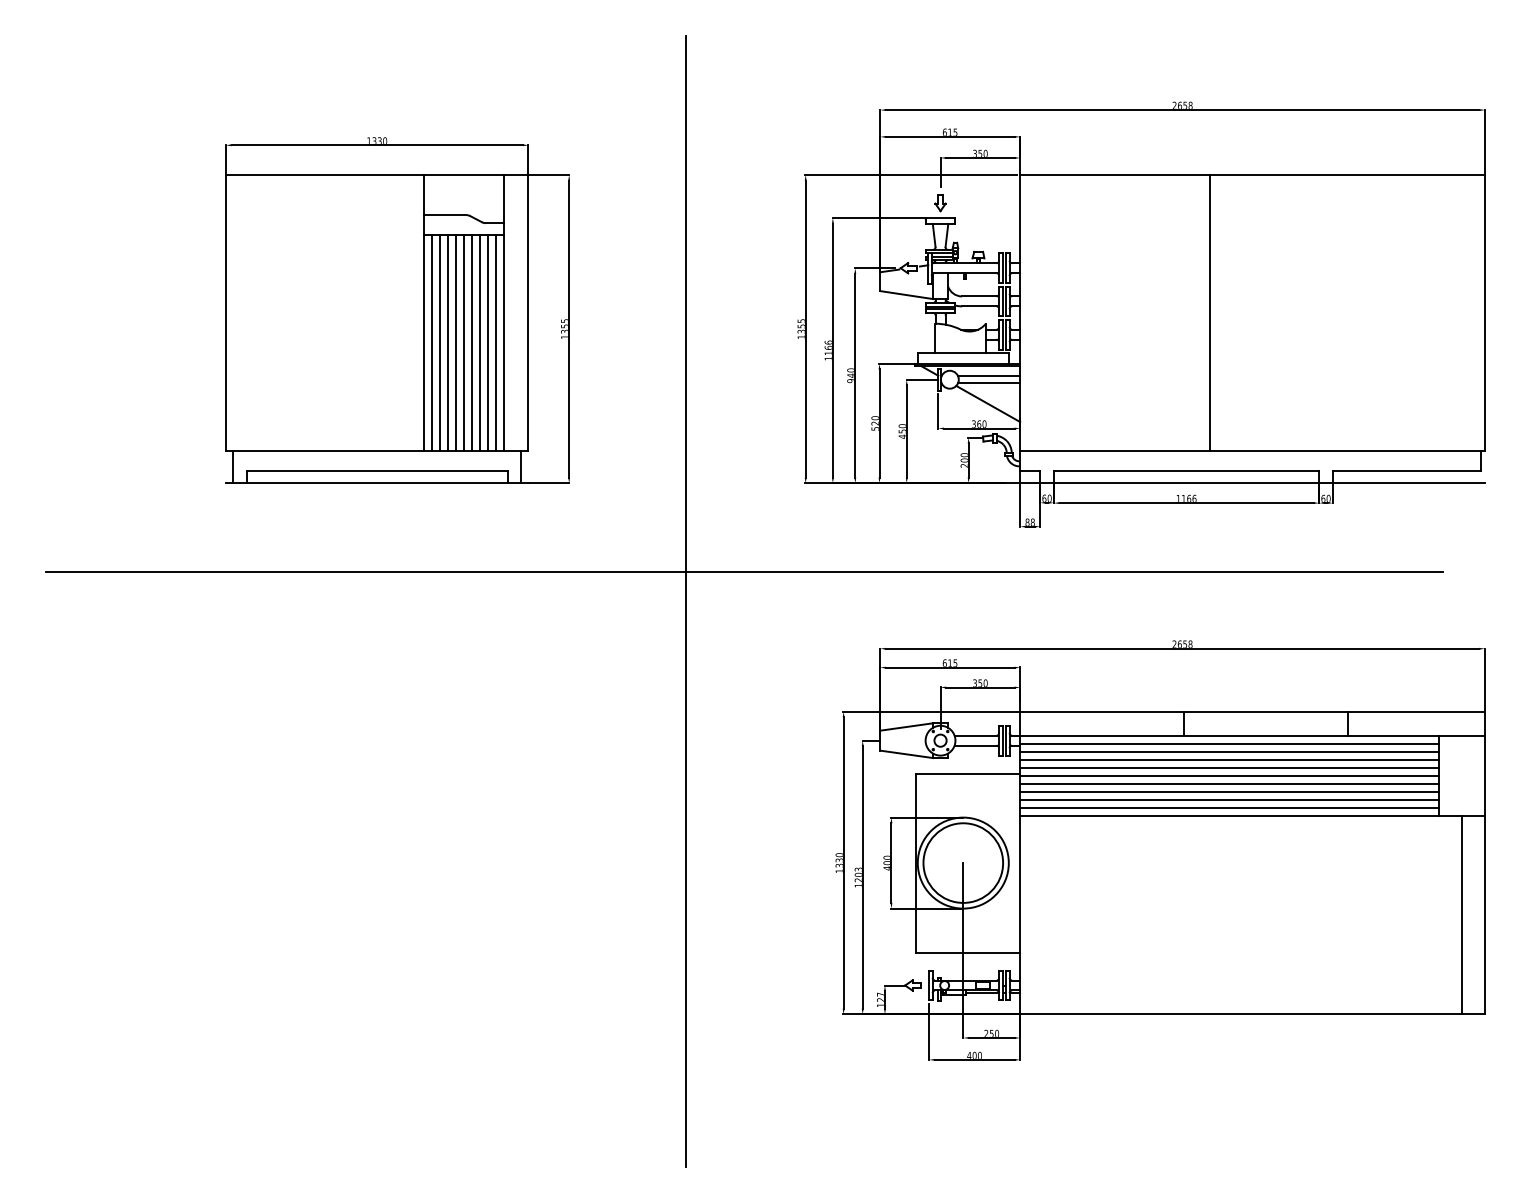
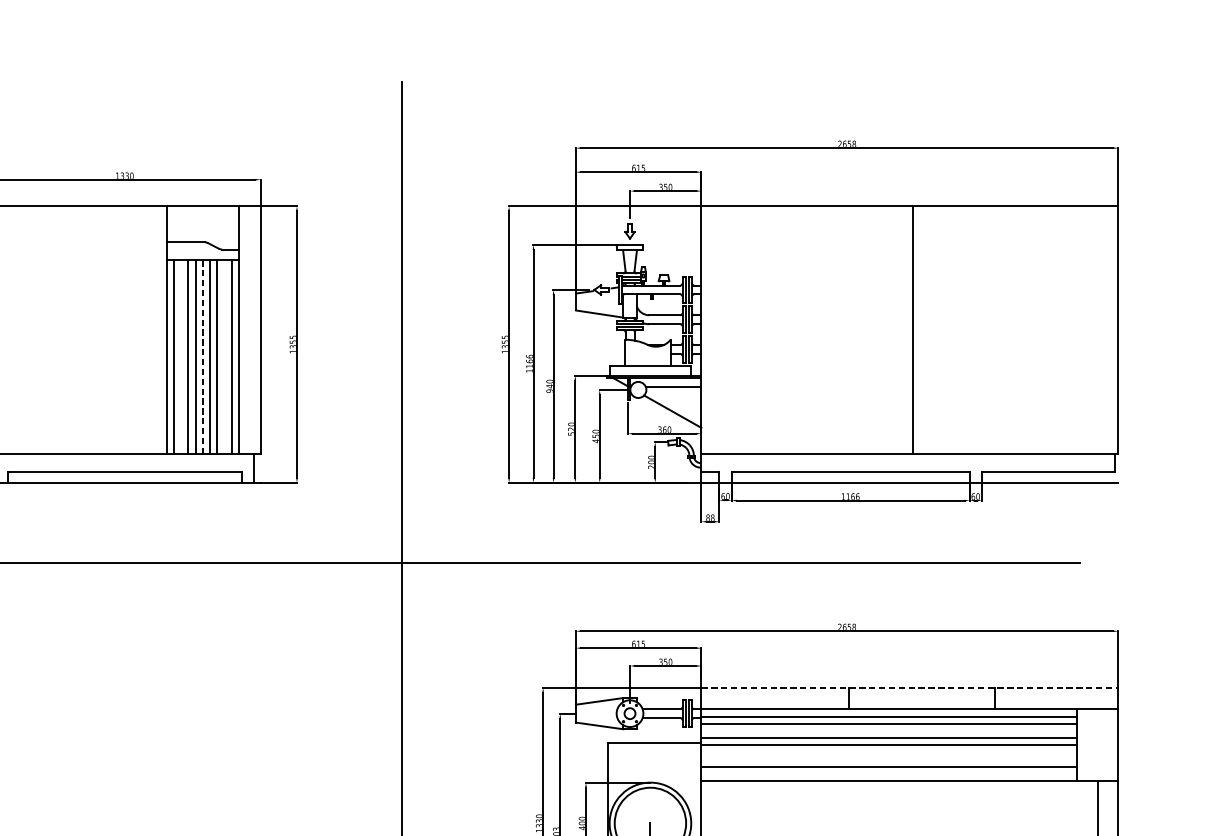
line: (1210, 312) -> (913, 329), moved
line: (440, 343) -> (181, 357), removed
line: (464, 343) -> (203, 357), solid -> dashed
line: (488, 343) -> (224, 357), removed
line: (989, 383) -> (673, 393), removed
line: (1253, 711) -> (910, 687), solid -> dashed
line: (1229, 760) -> (889, 731), removed
line: (1229, 784) -> (889, 752), removed
line: (1229, 792) -> (889, 760), removed
line: (1229, 808) -> (889, 774), removed

